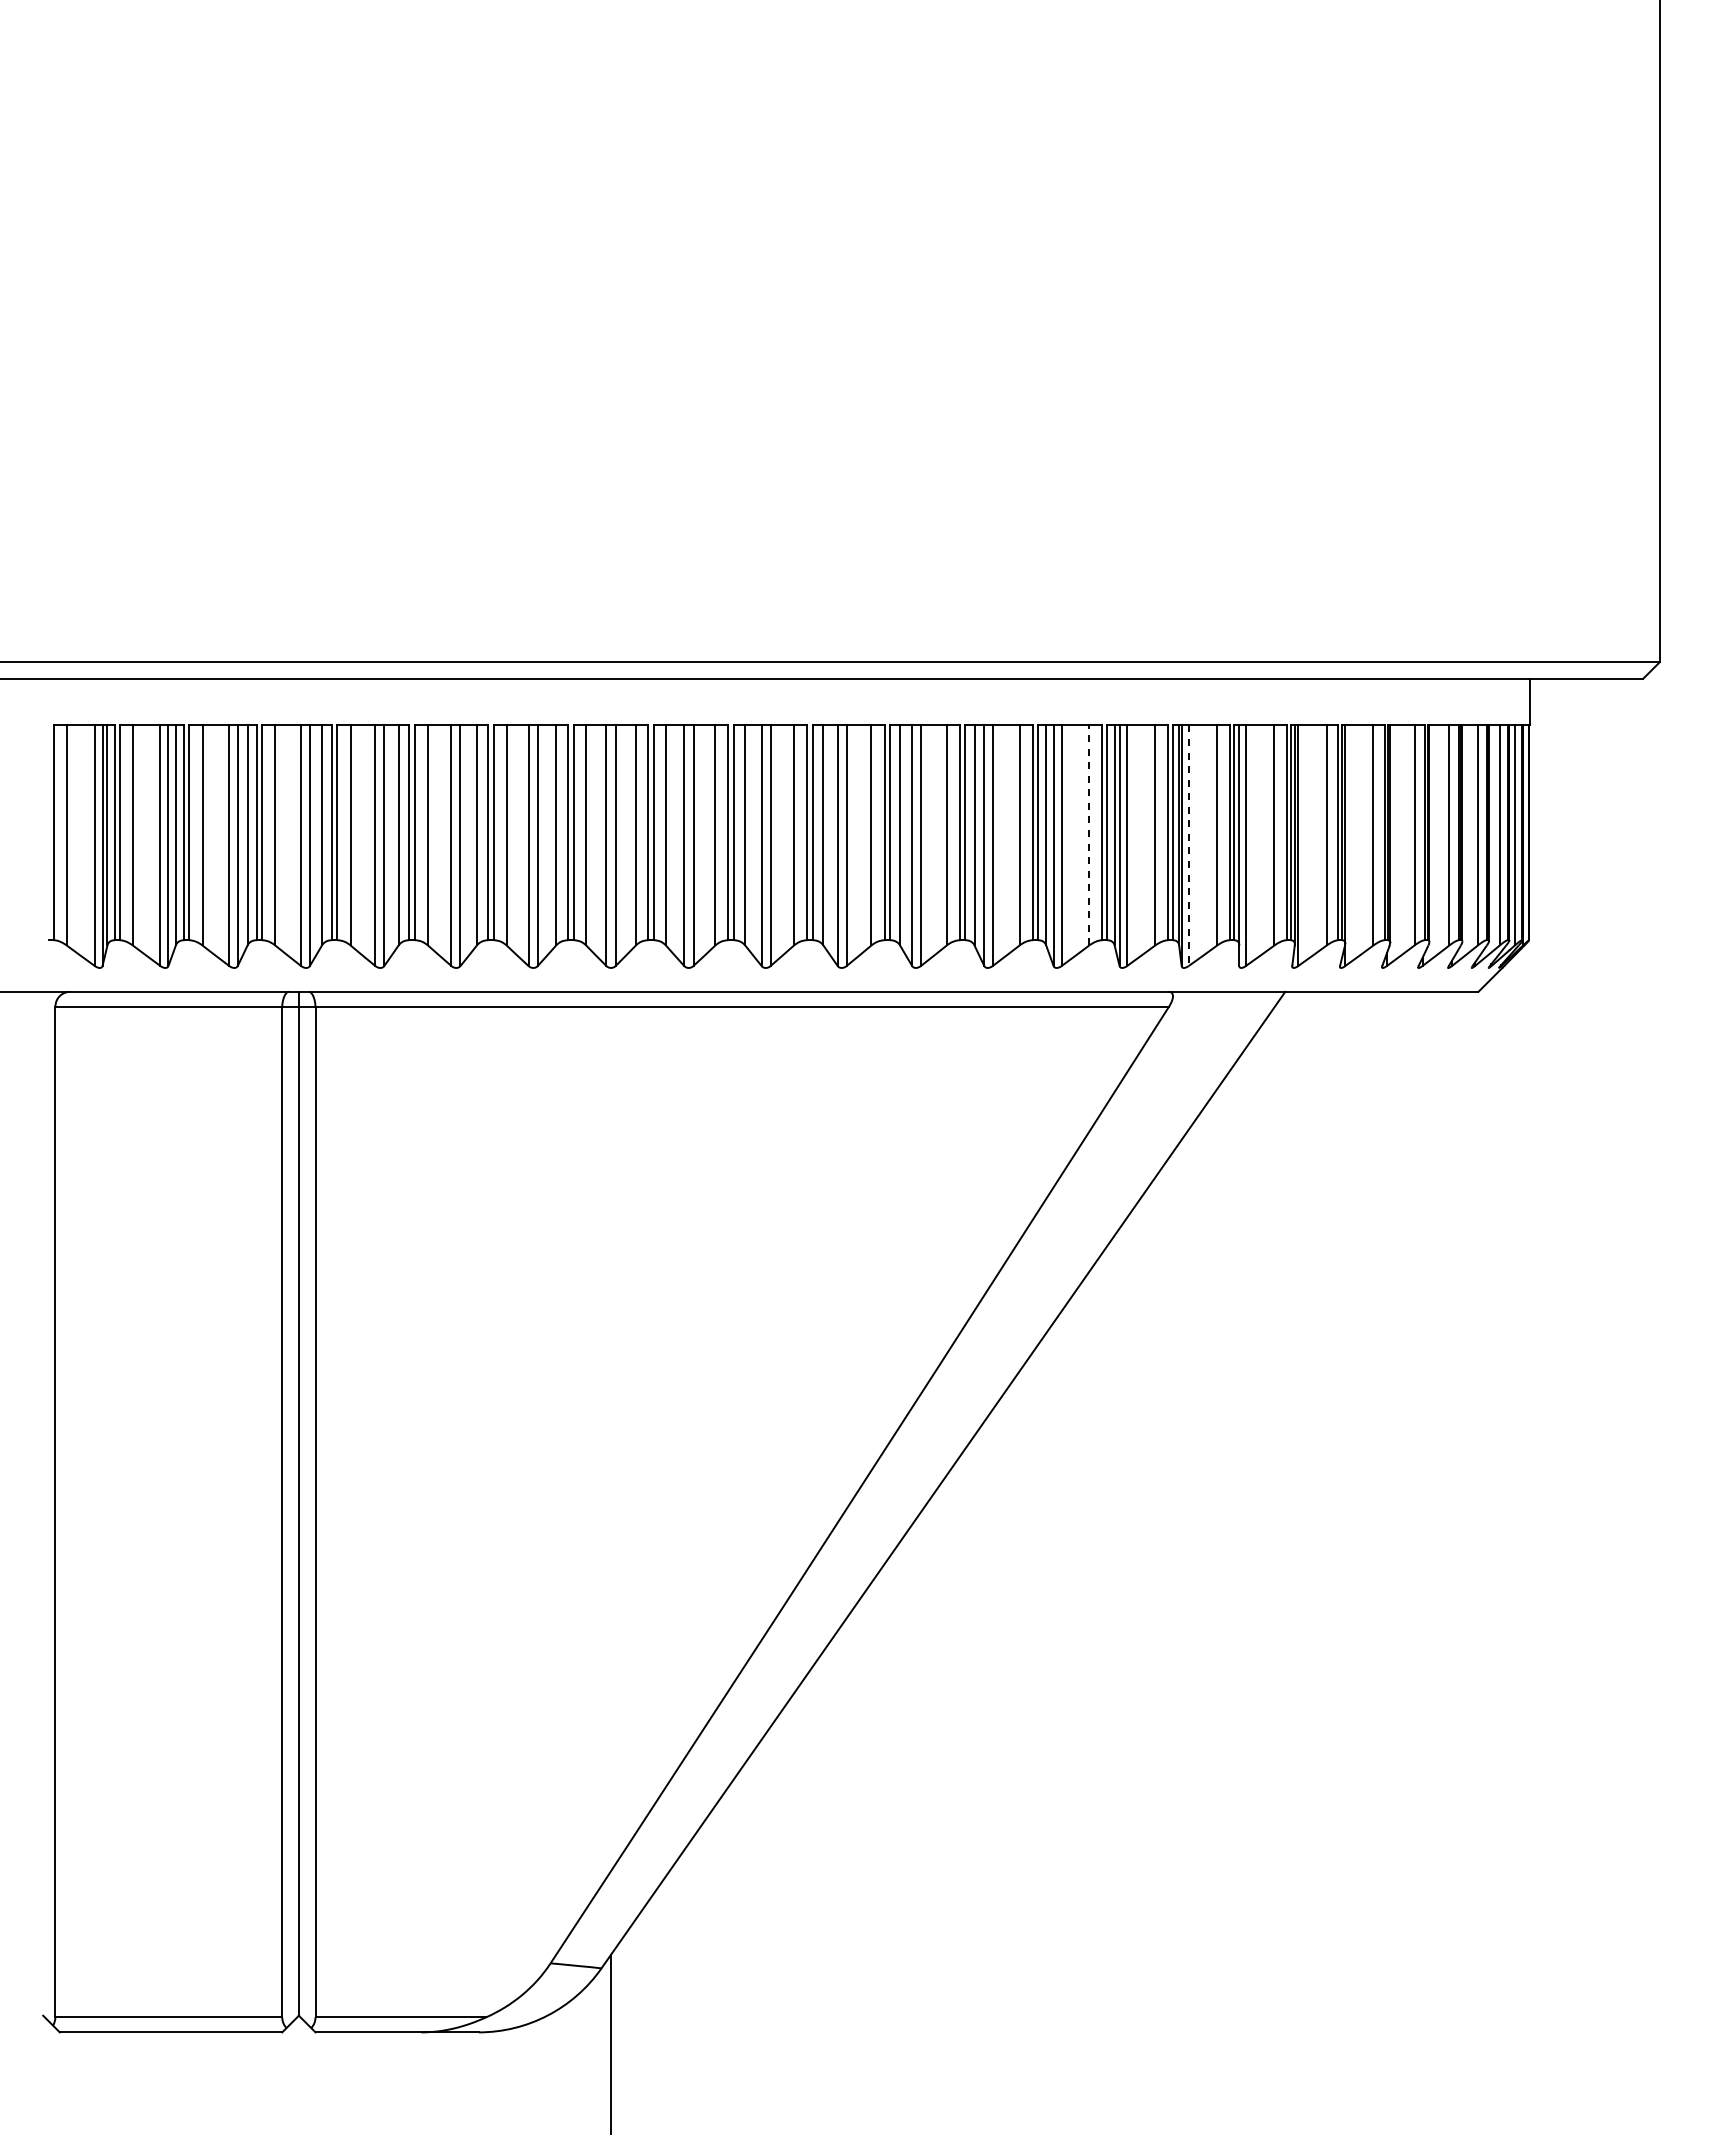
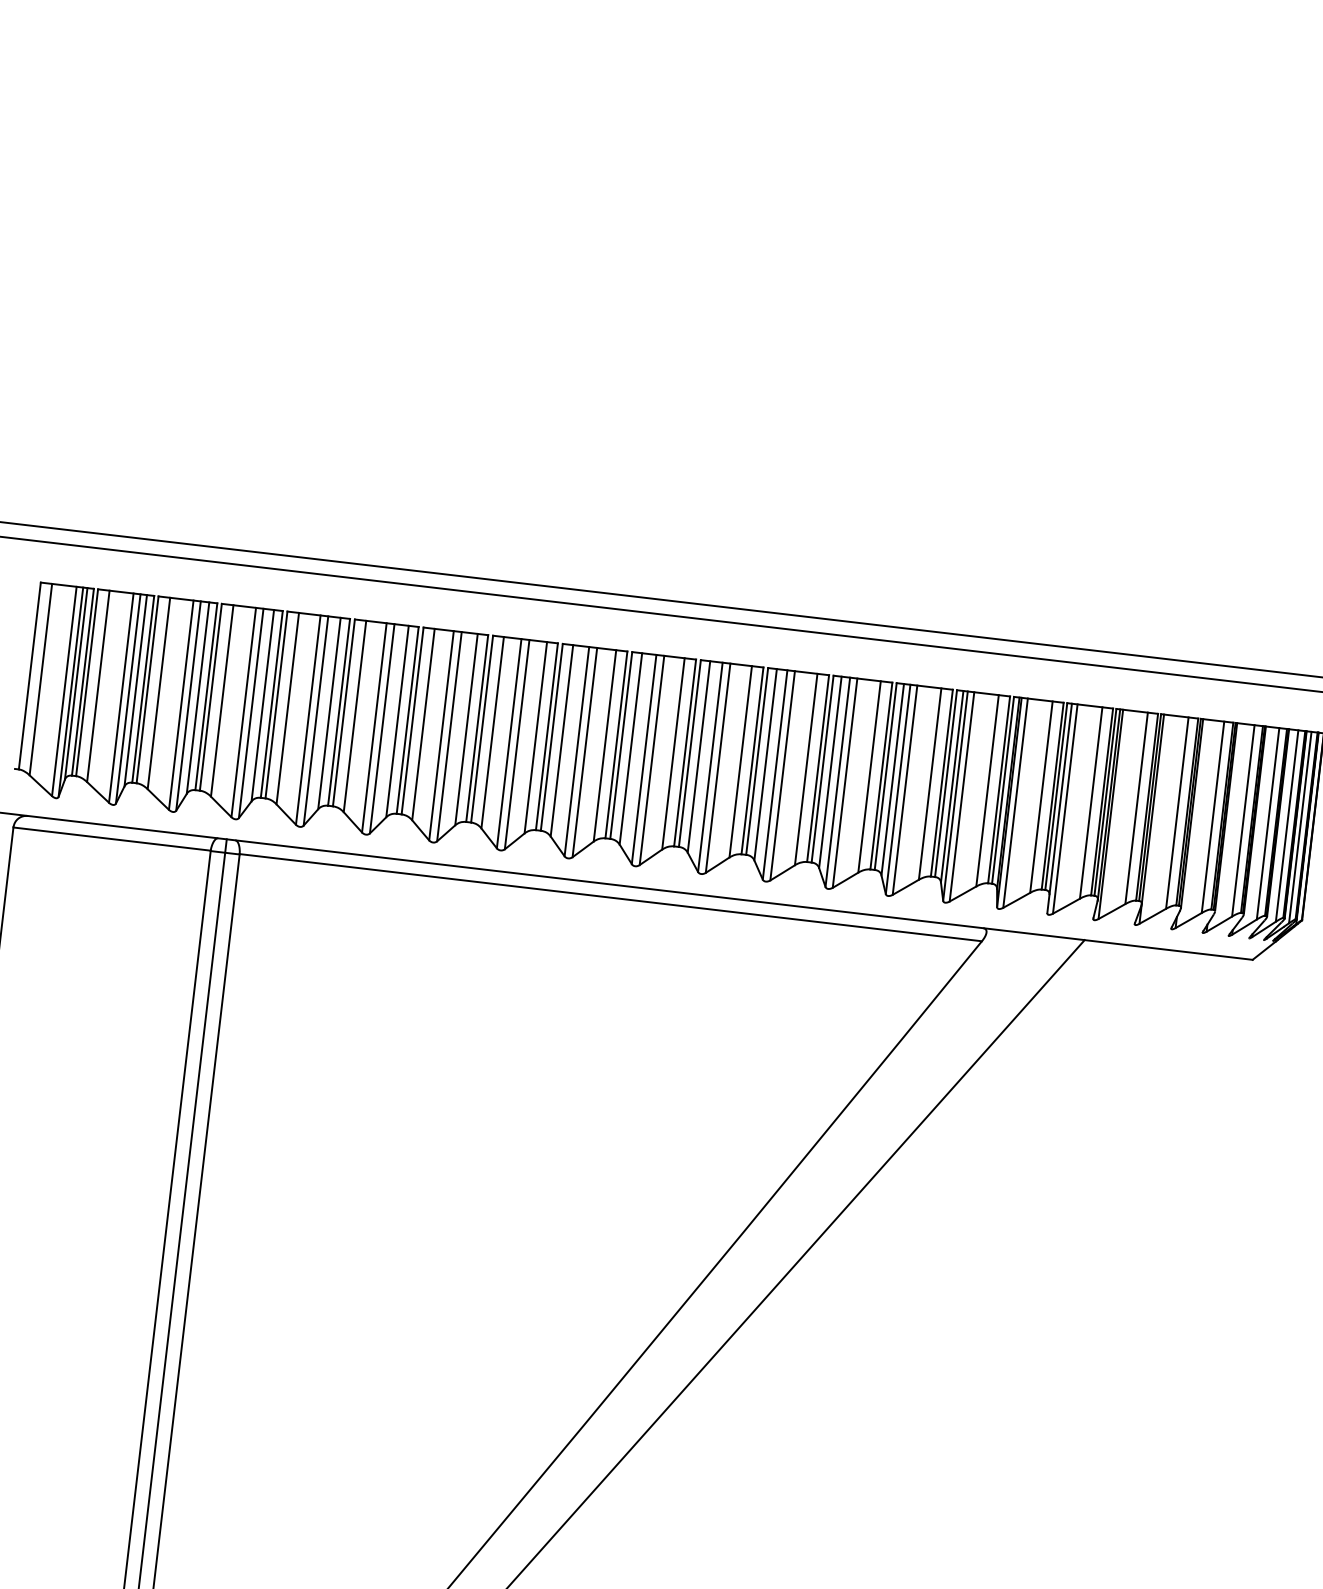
line: (1089, 834) -> (930, 783), dashed -> solid
line: (1188, 846) -> (1015, 803), dashed -> solid

